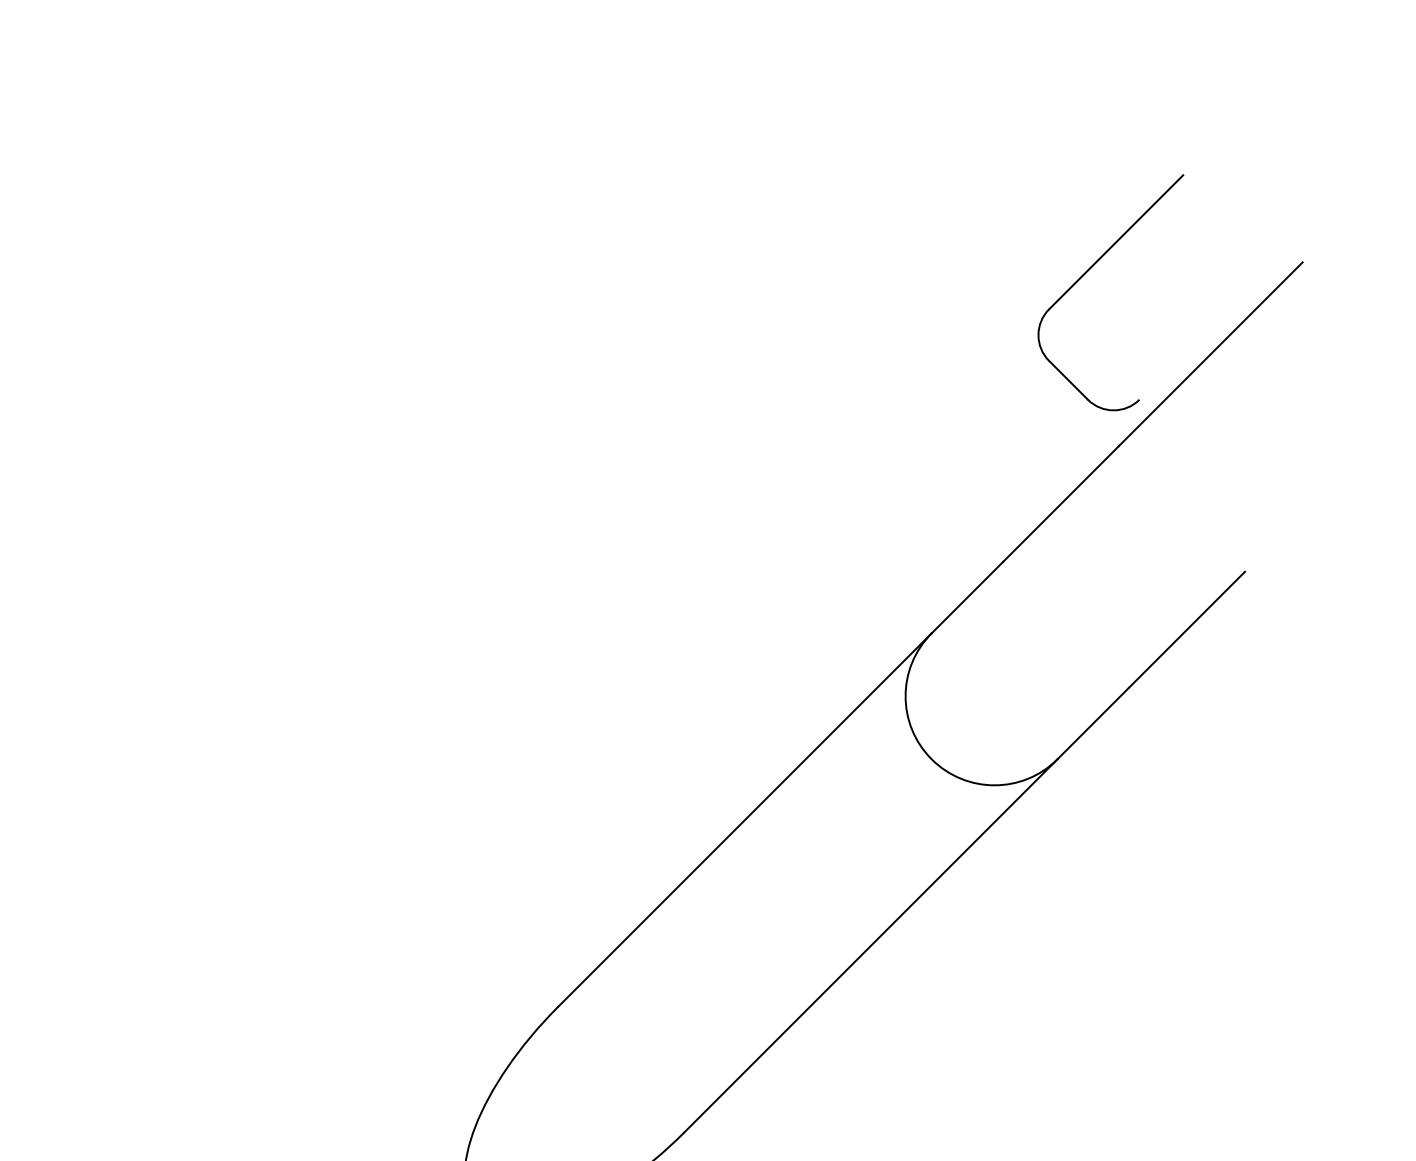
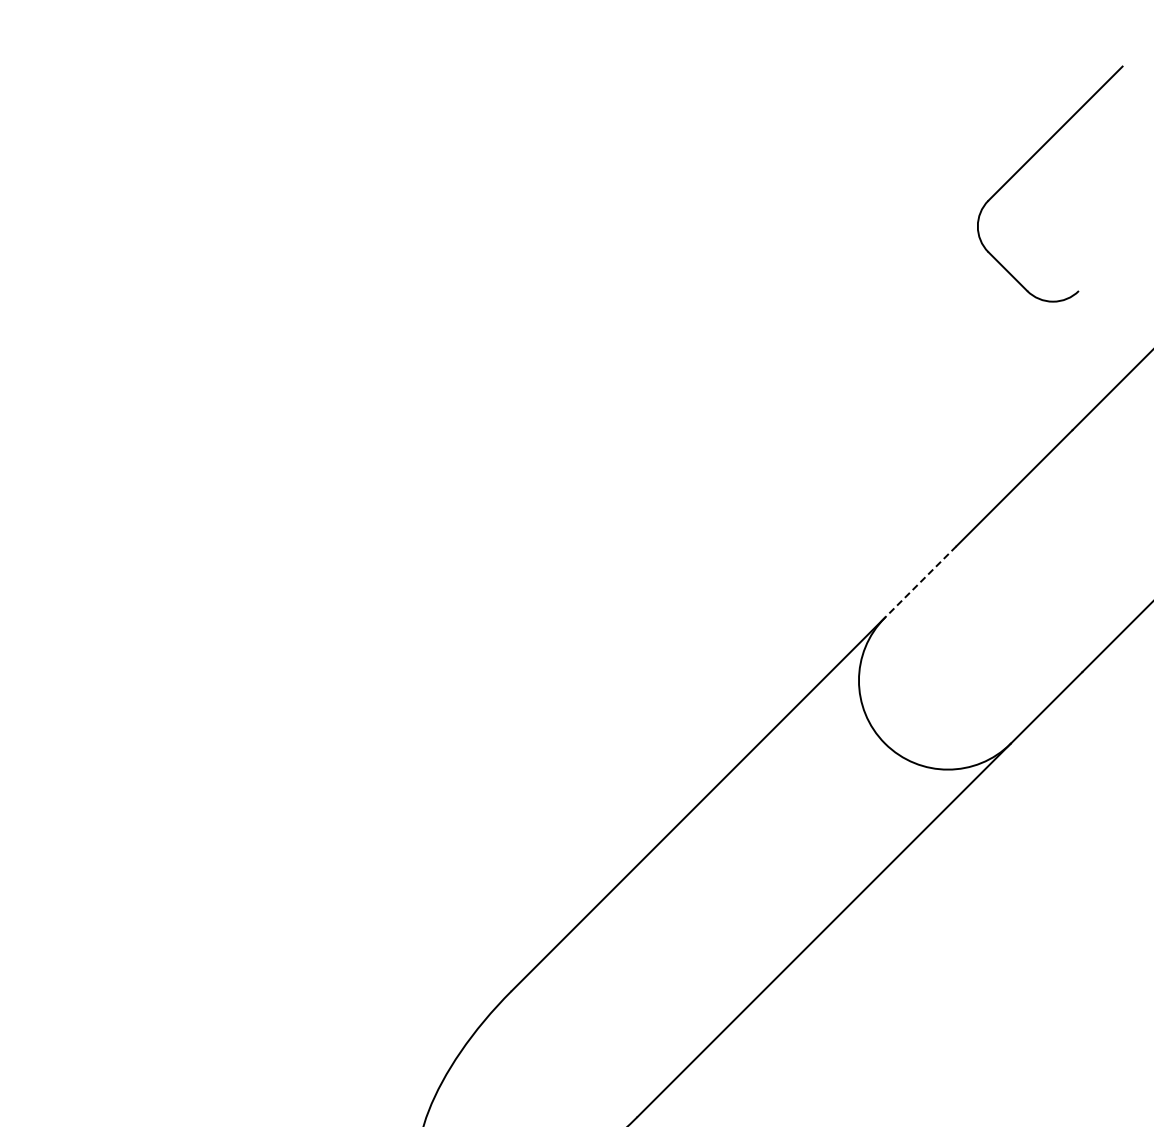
part: (1089, 270) -> (1028, 161), moved
line: (967, 597) -> (920, 581), solid -> dashed

